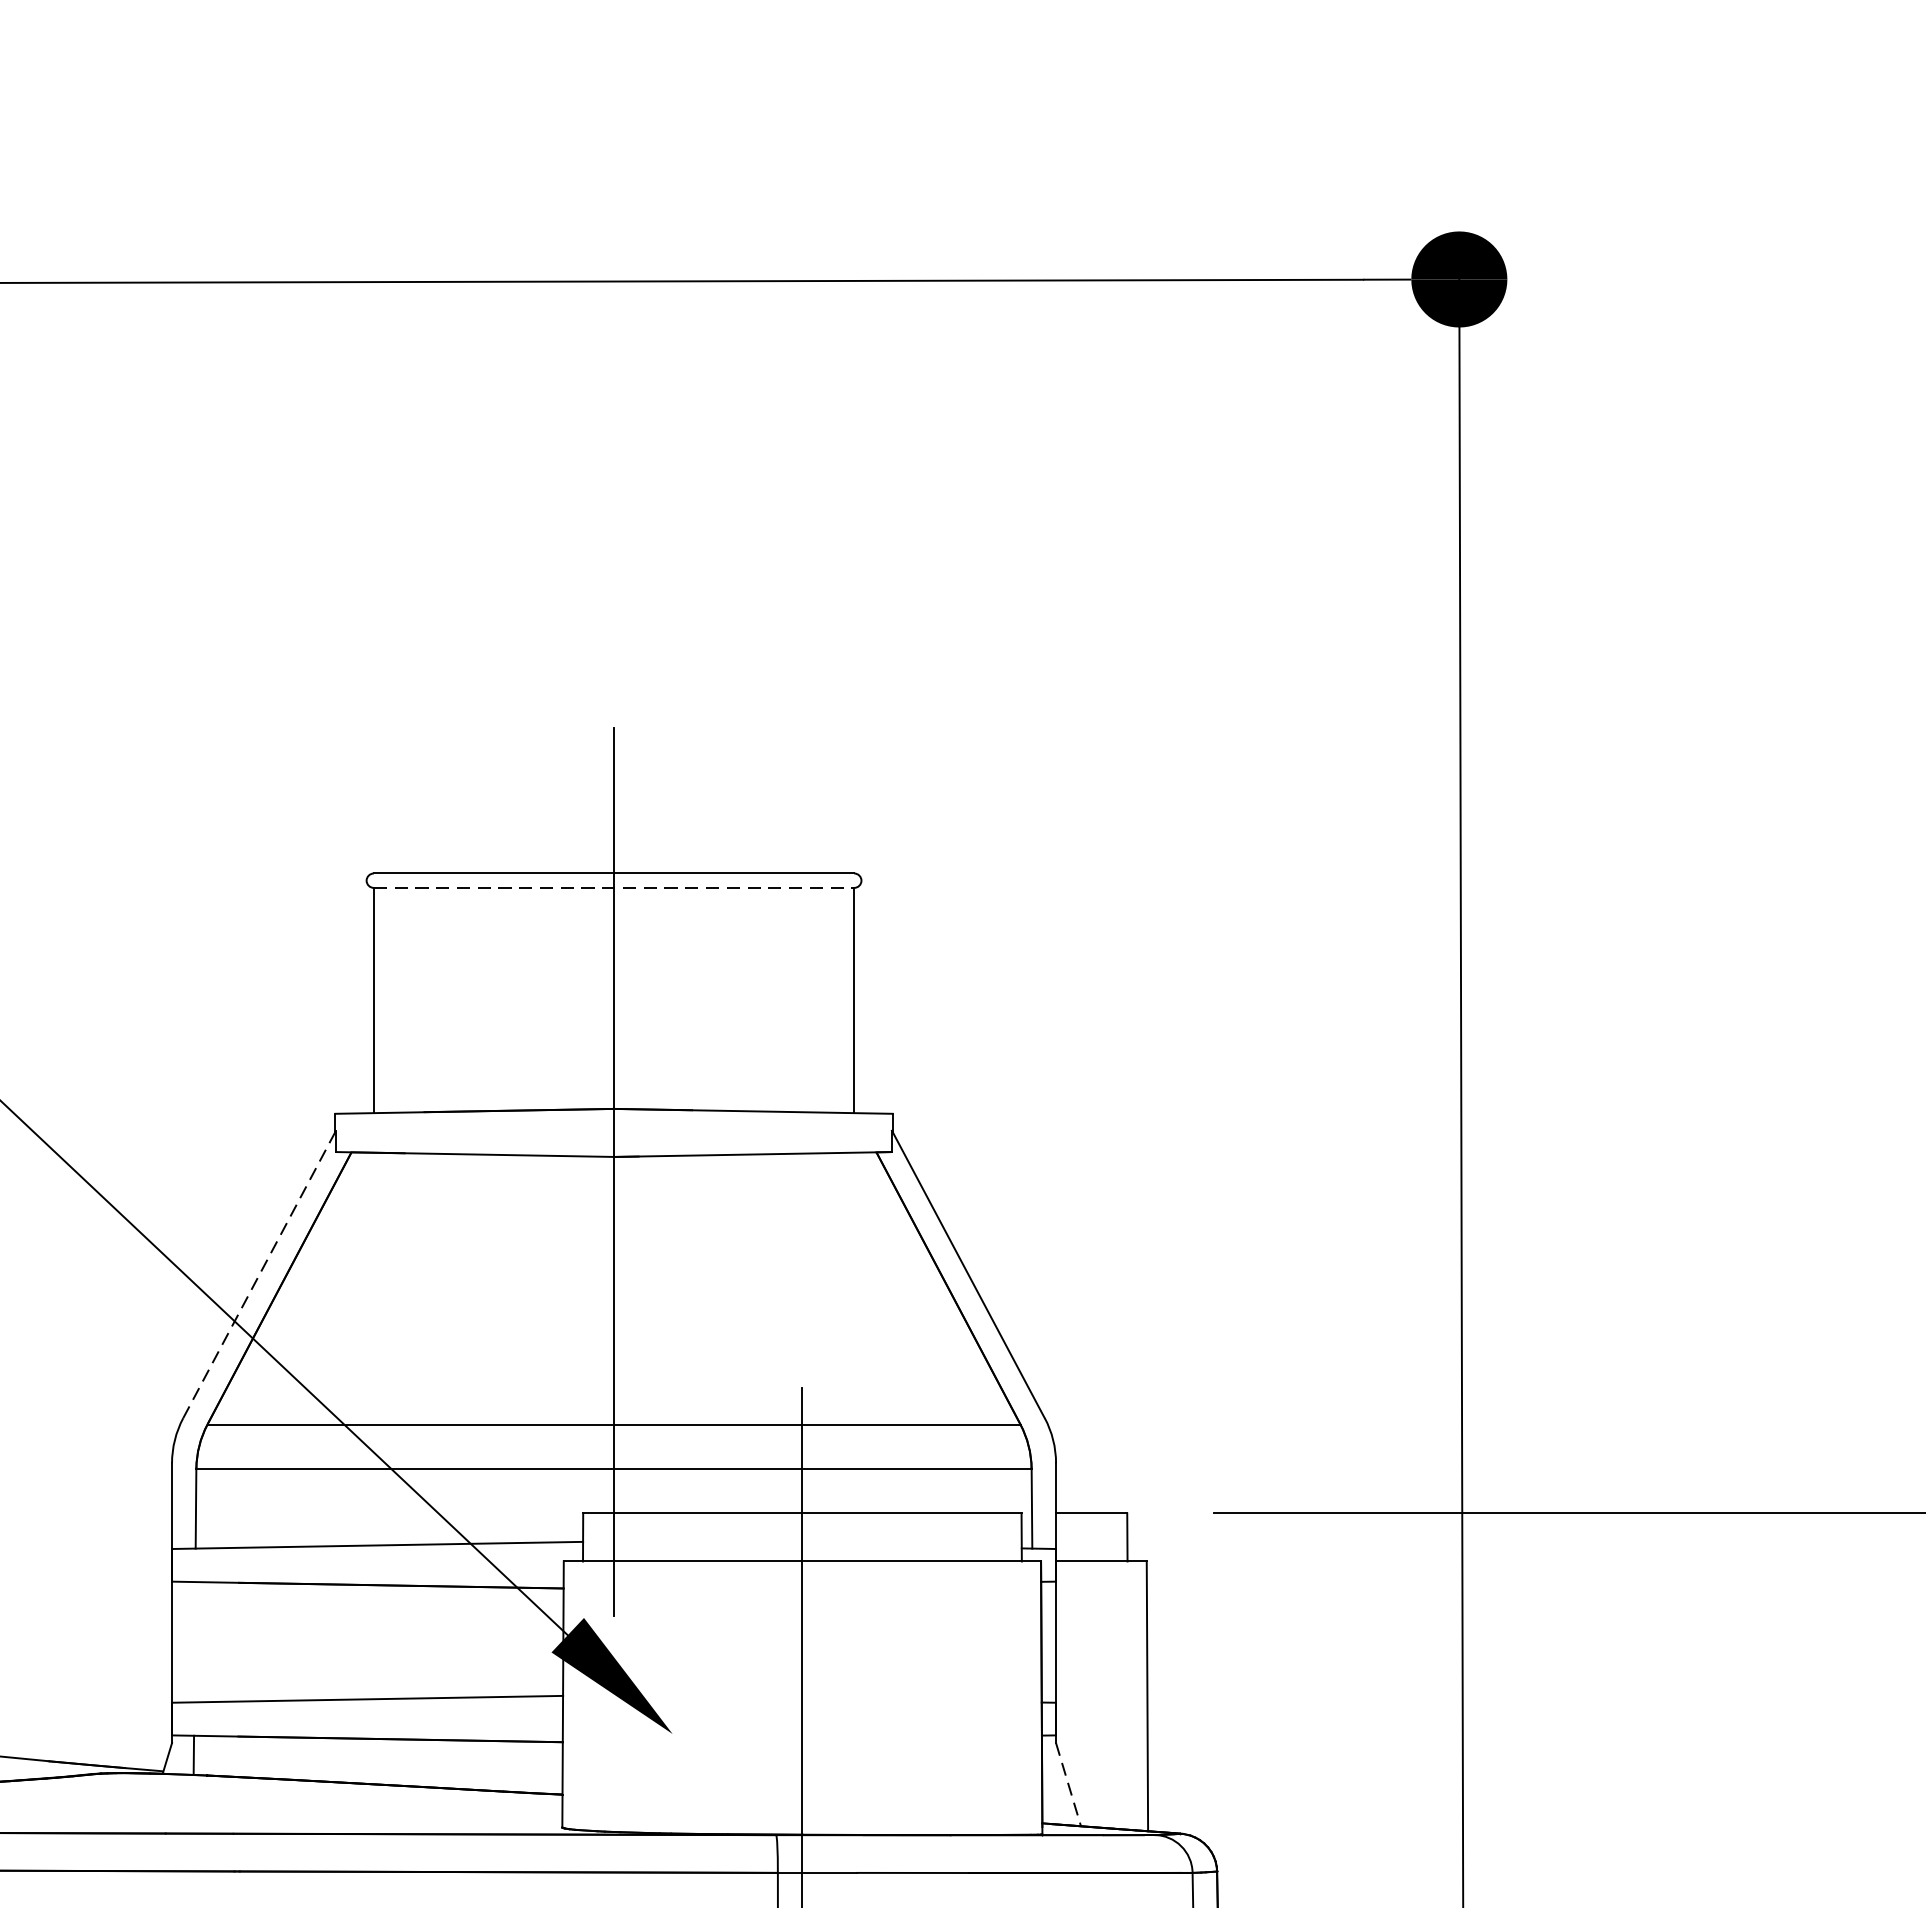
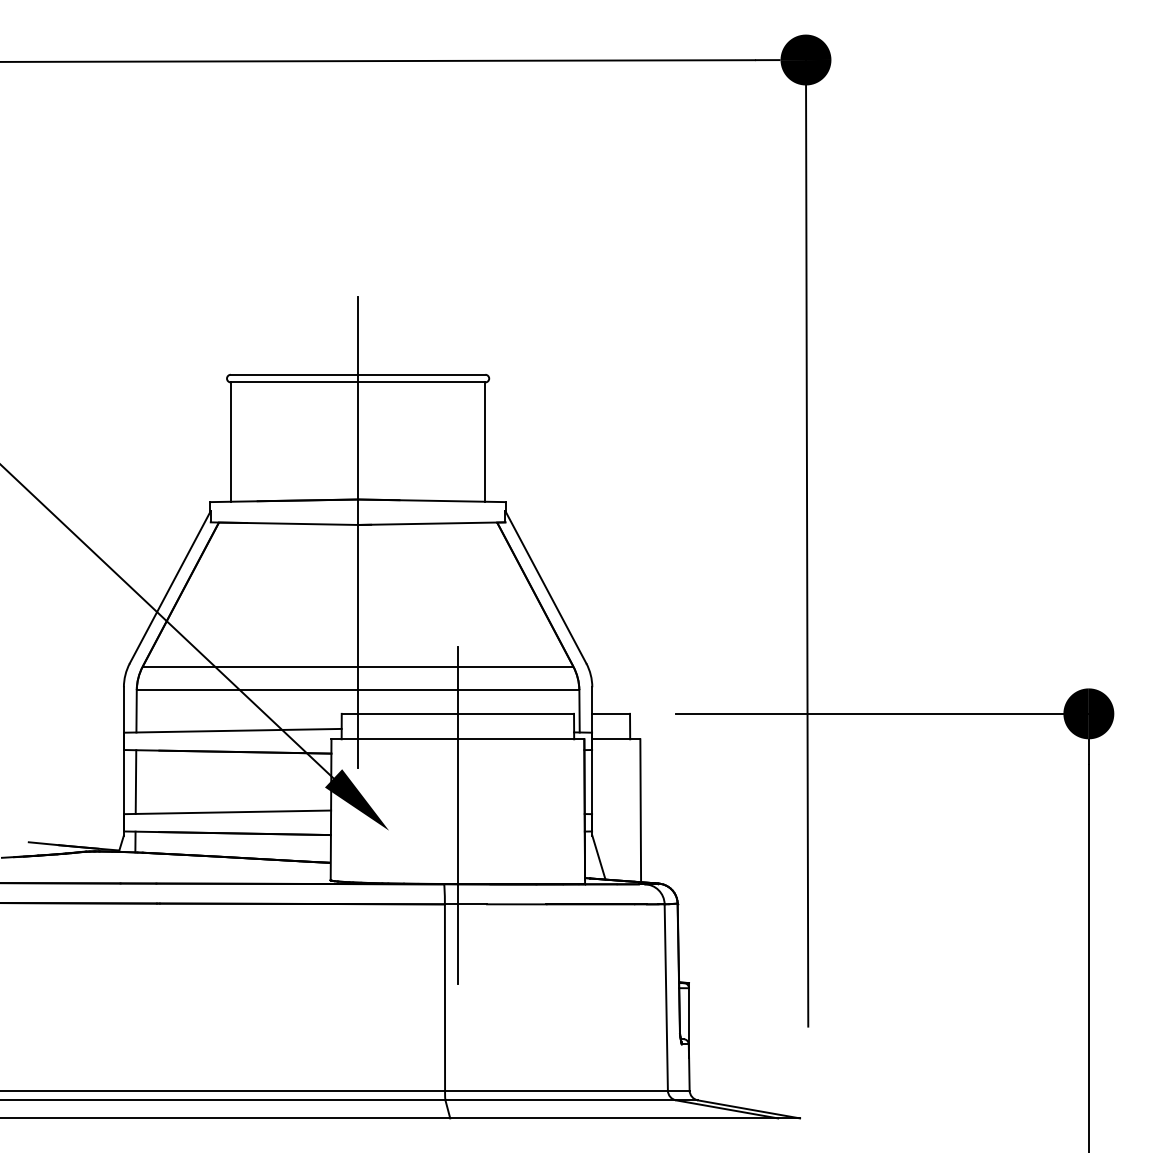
line: (614, 888) -> (358, 382), dashed -> solid
line: (259, 1273) -> (170, 586), dashed -> solid
line: (193, 1641) -> (135, 781), added
line: (1069, 1786) -> (599, 858), dashed -> solid

